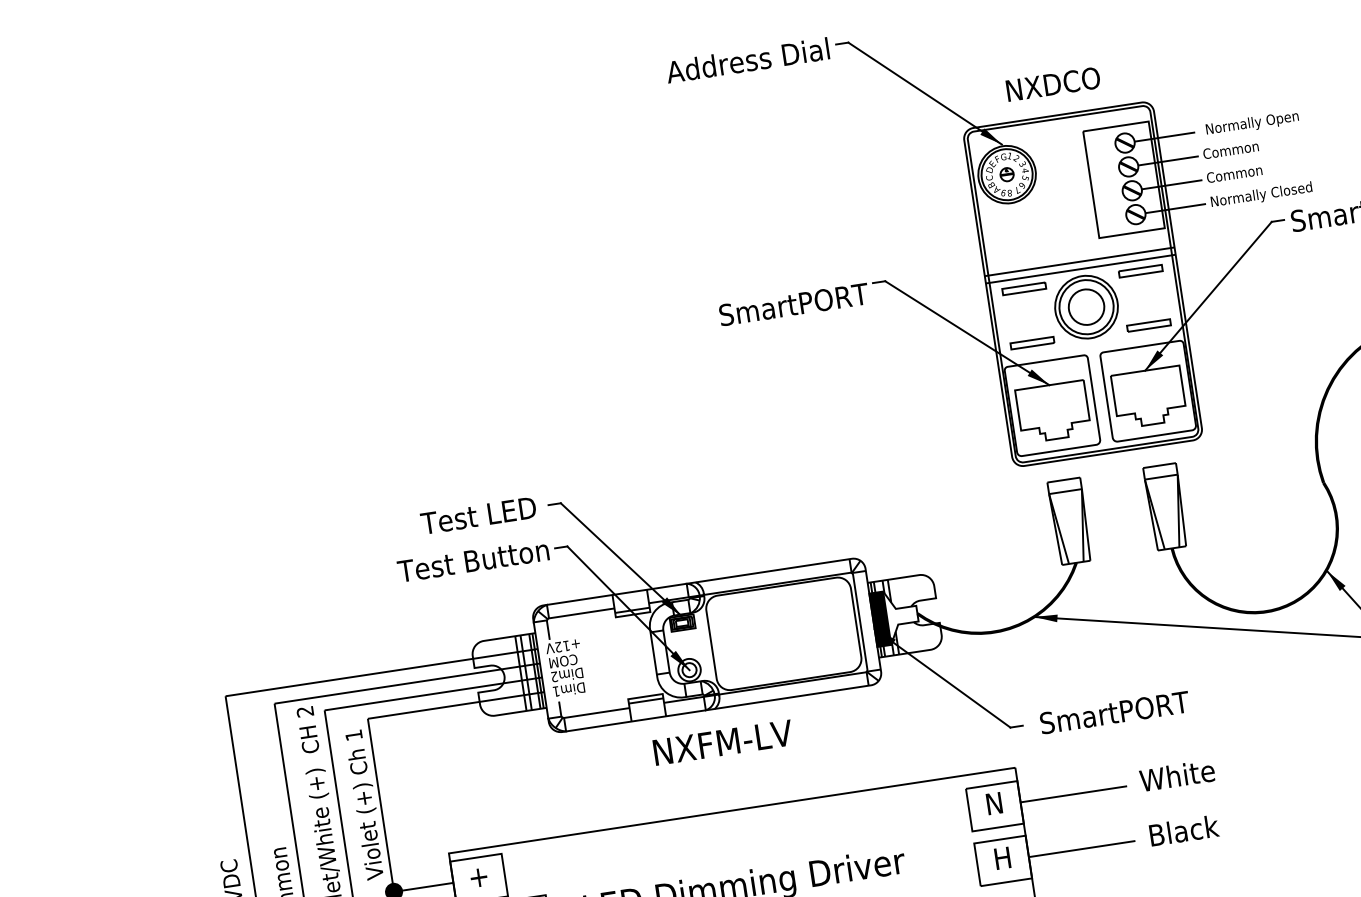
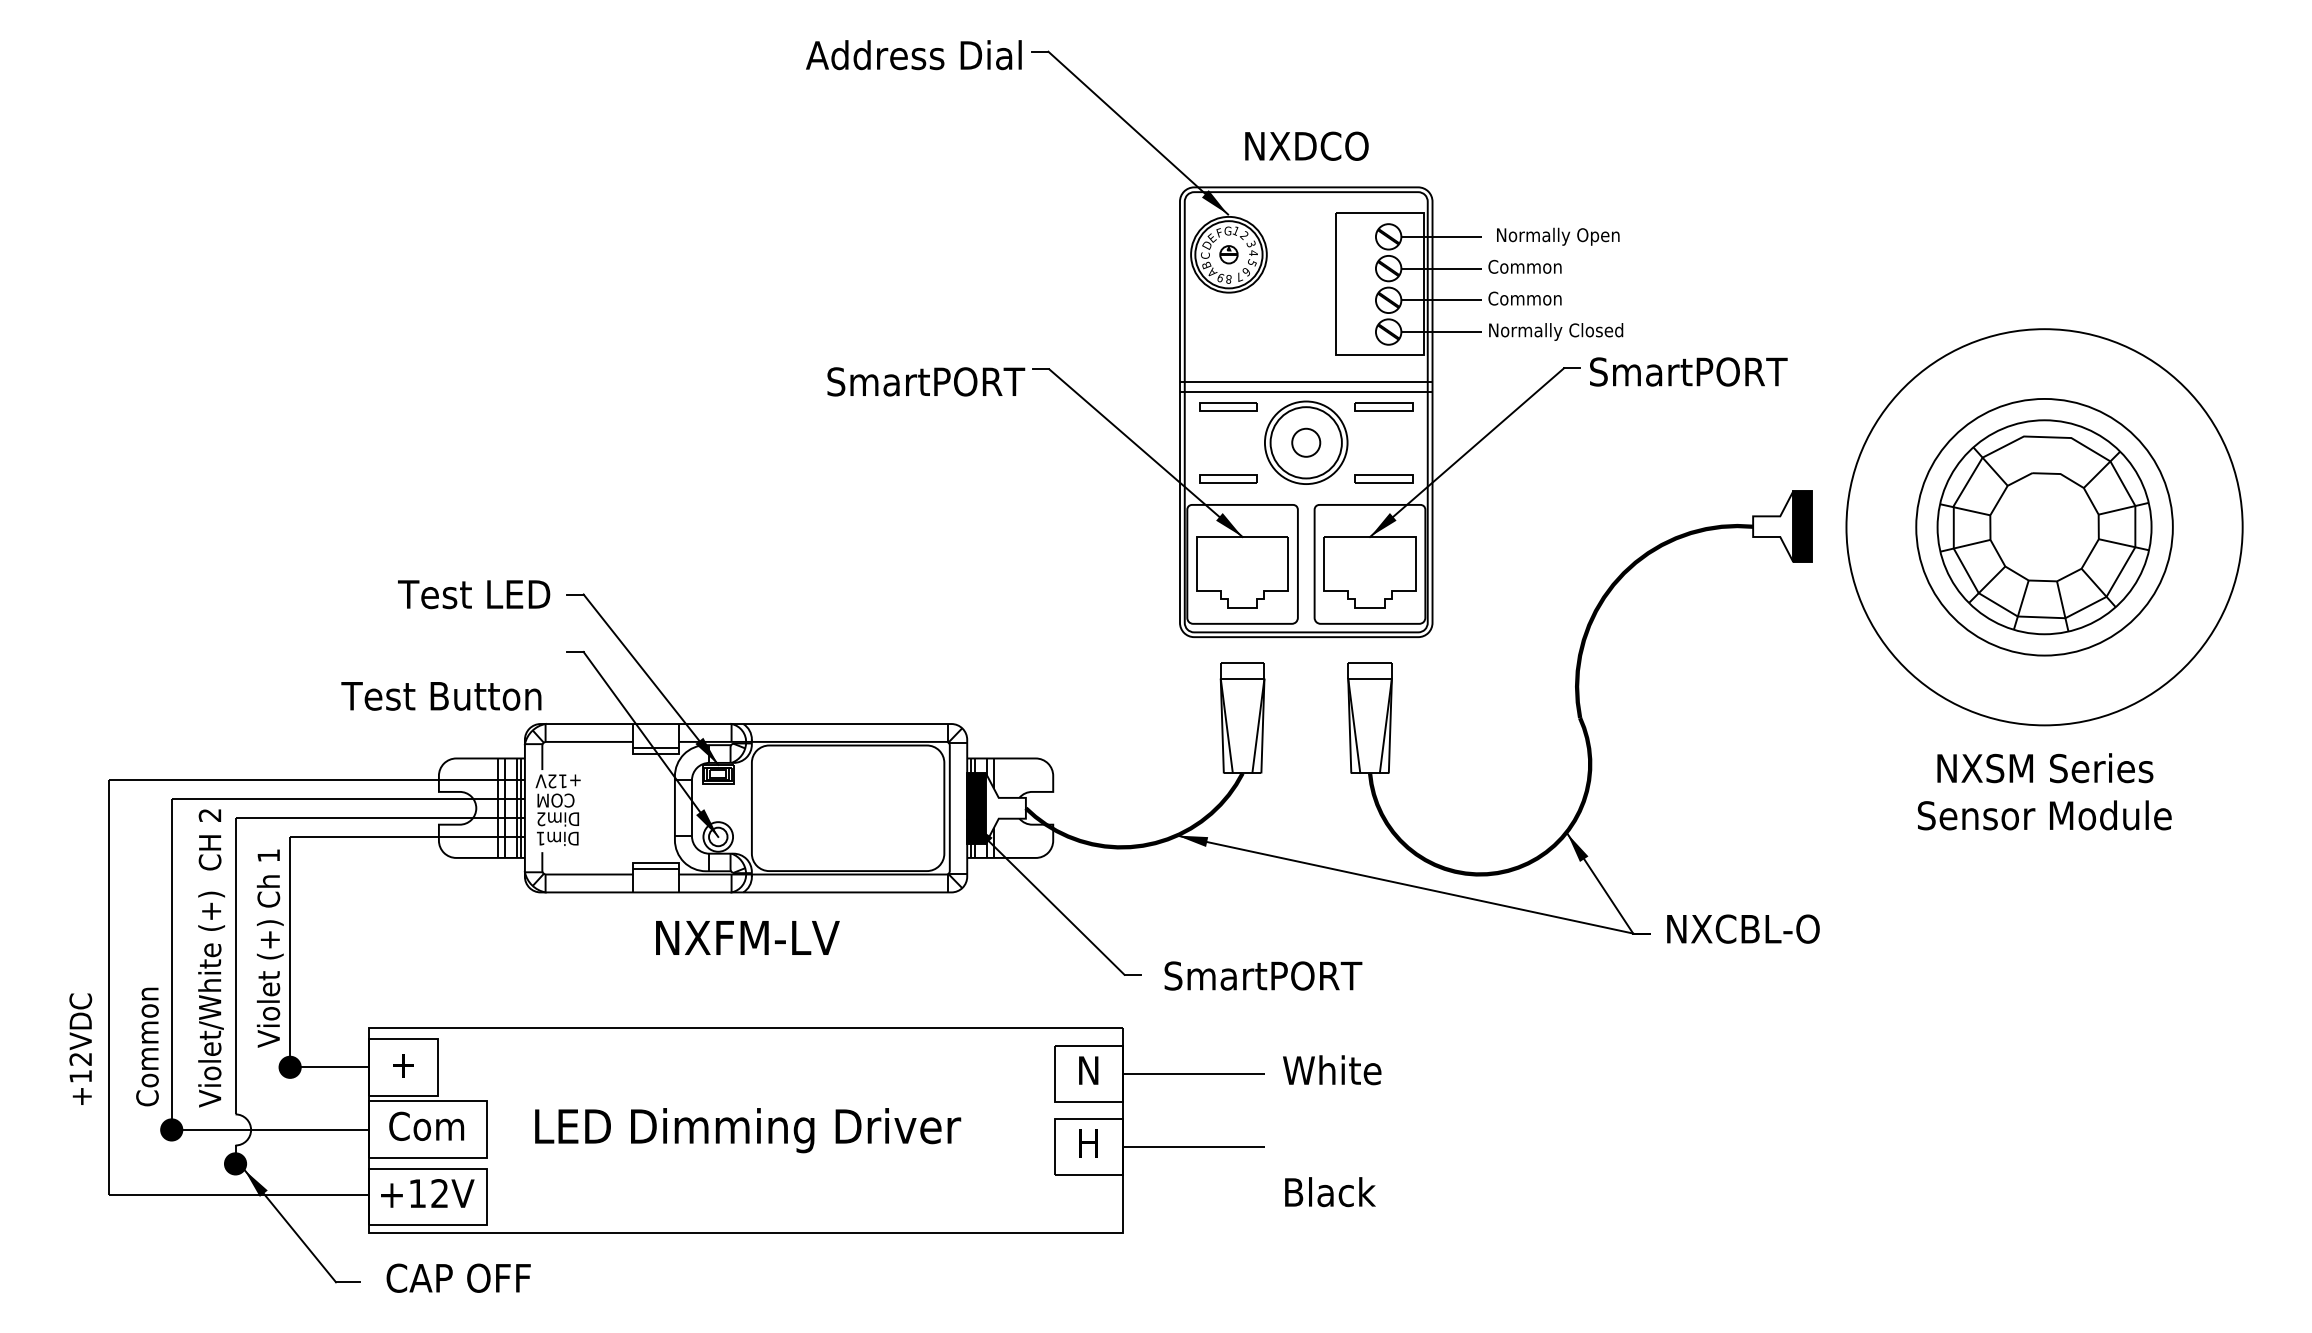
circle: (1085, 307) -> (1305, 442), size x0.6
text: (473, 561) -> (441, 696), moved
text: (1184, 830) -> (1330, 1192), moved

